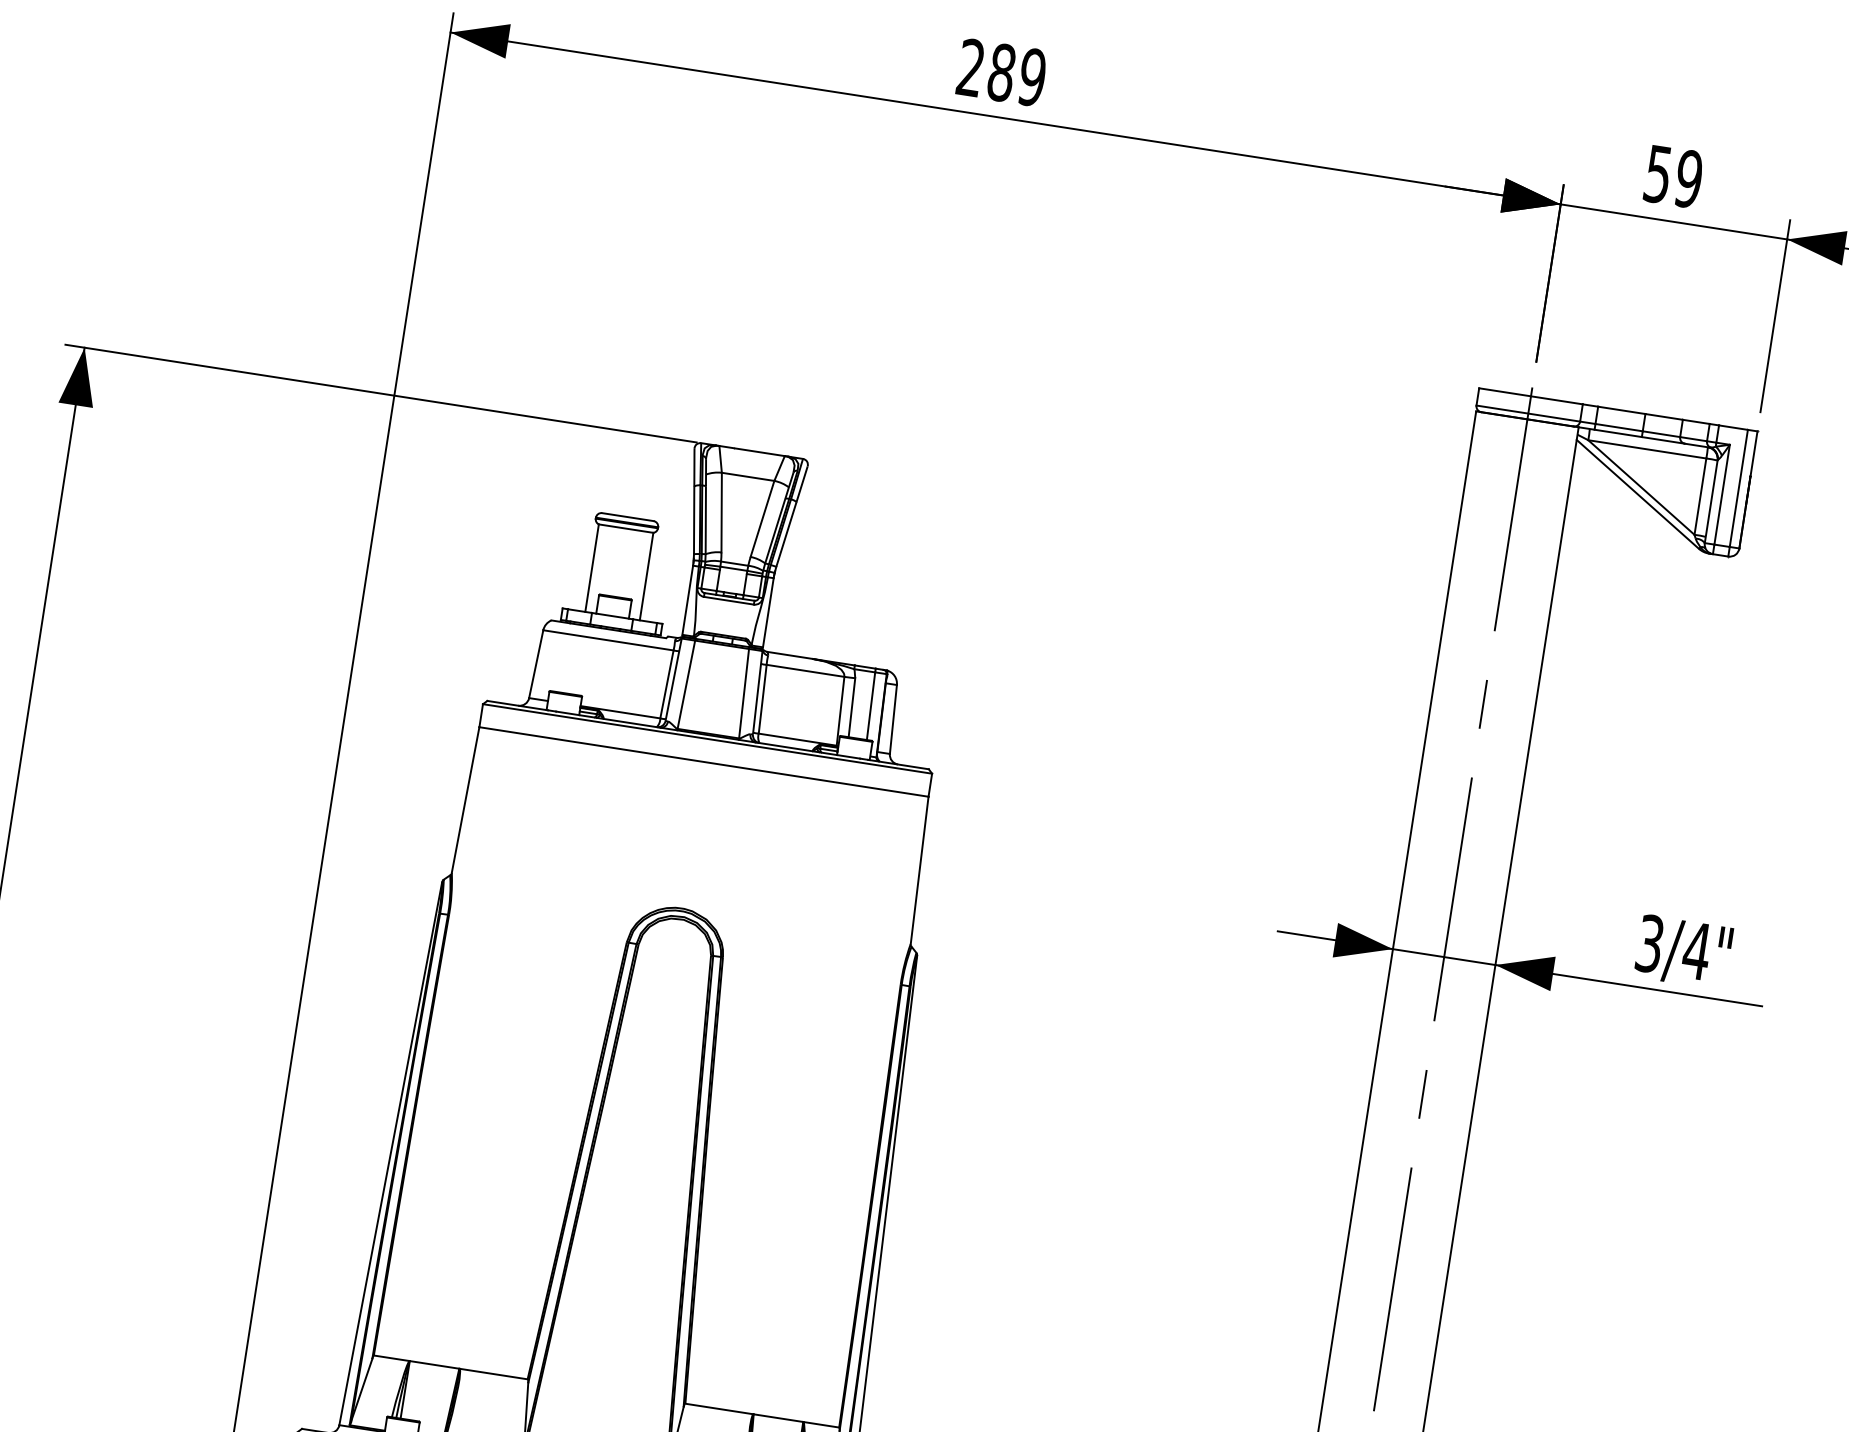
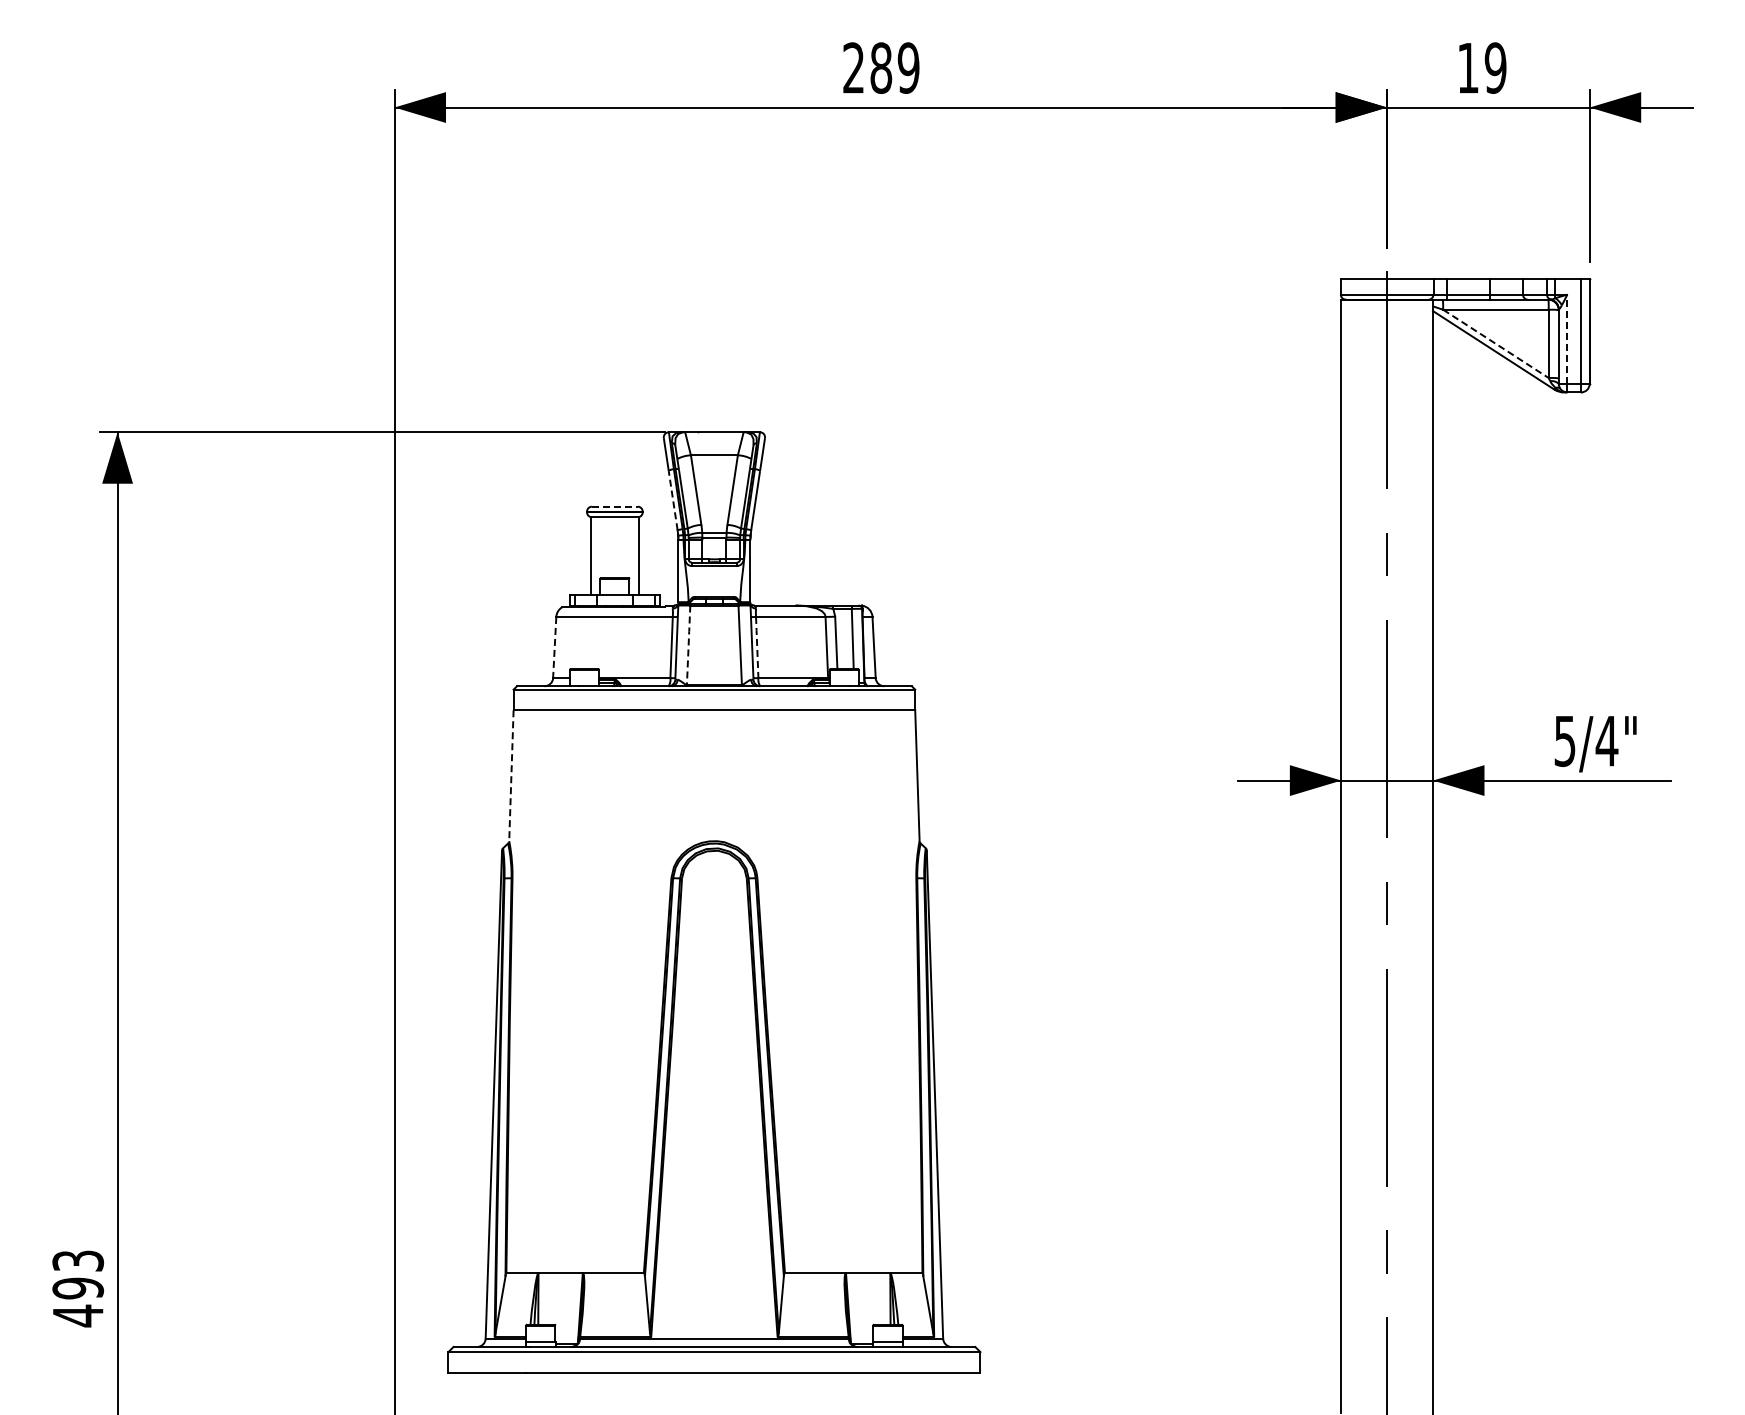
text: (1658, 174) -> (1468, 68), 59 -> 19
line: (1641, 487) -> (1495, 343), solid -> dashed
line: (1722, 495) -> (1567, 339), solid -> dashed
line: (627, 516) -> (614, 506), solid -> dashed
line: (694, 520) -> (673, 500), solid -> dashed
line: (535, 664) -> (554, 647), solid -> dashed
line: (686, 685) -> (688, 645), solid -> dashed
line: (763, 699) -> (757, 647), solid -> dashed
line: (465, 799) -> (511, 775), solid -> dashed
text: (1650, 943) -> (1565, 740), 3/4" -> 5/4"

